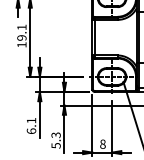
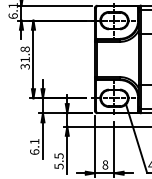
text: (21, 35) -> (24, 57), 19.1 -> 31.8
text: (55, 134) -> (58, 155), 5.3 -> 5.5

